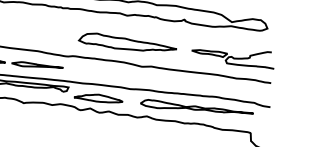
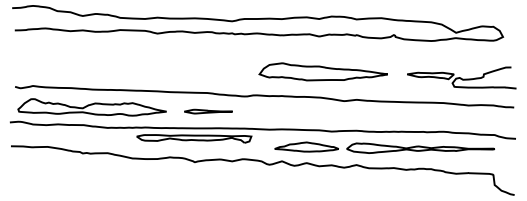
part: (37, 65) -> (208, 111), size x0.71
part: (98, 97) -> (306, 146), moved

